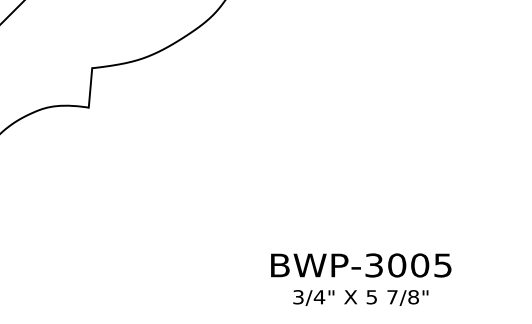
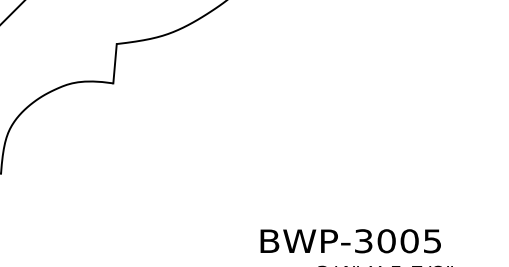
text: (361, 265) -> (351, 241), moved

